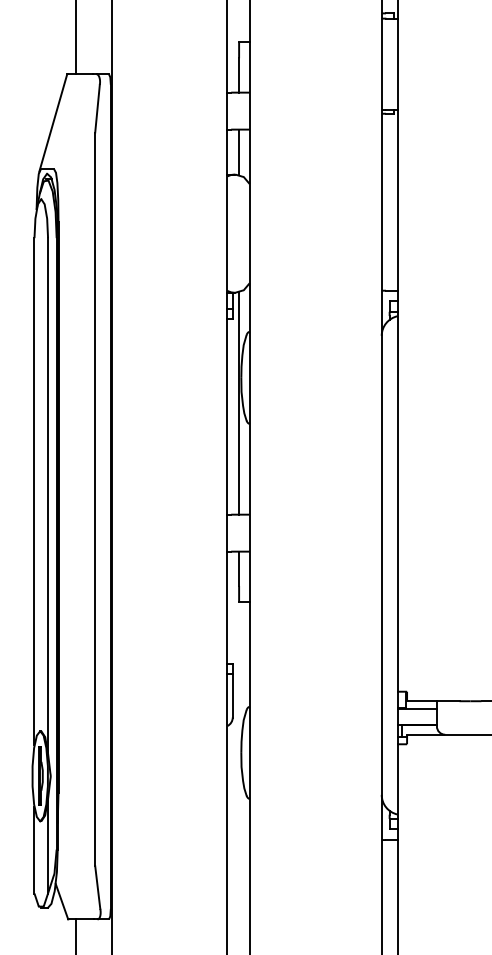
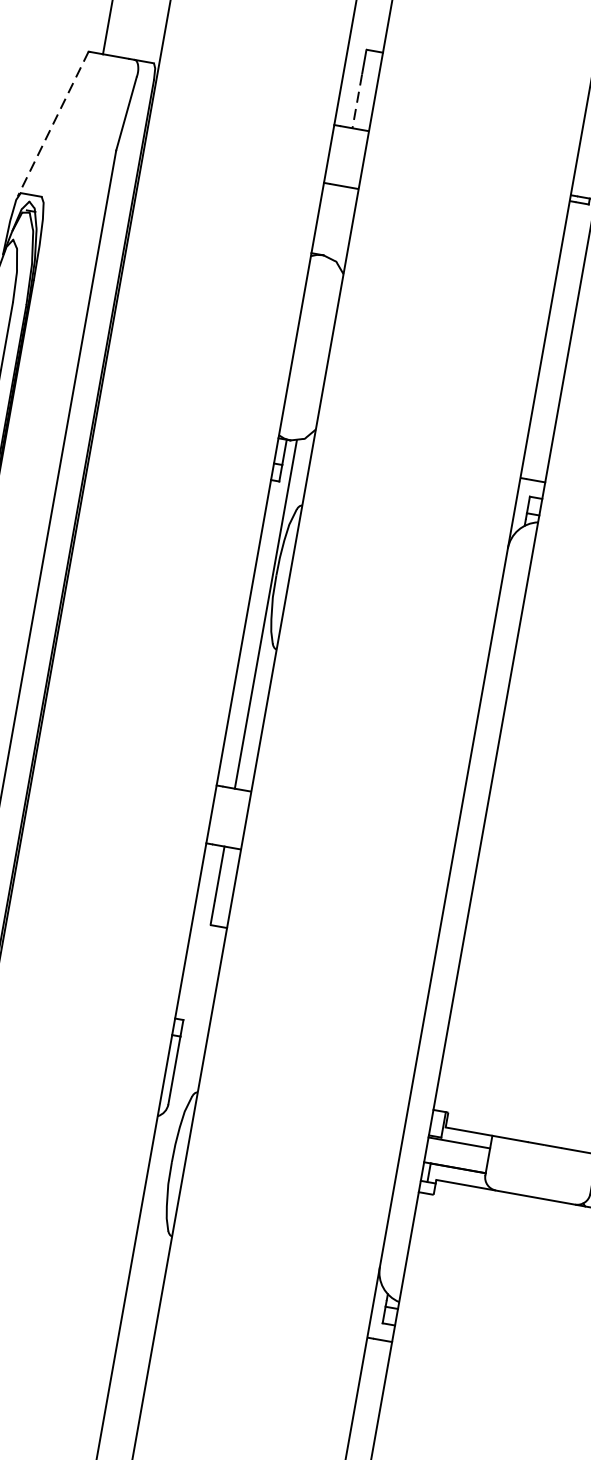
line: (239, 75) -> (357, 101), solid -> dashed
line: (53, 123) -> (53, 124), solid -> dashed
line: (239, 151) -> (336, 220), removed

